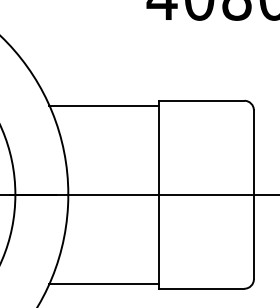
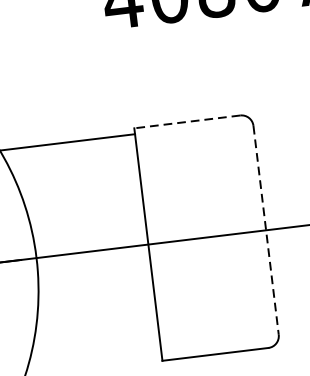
line: (201, 100) -> (187, 121), solid -> dashed
line: (253, 195) -> (265, 231), solid -> dashed
line: (103, 283) -> (93, 362), removed

